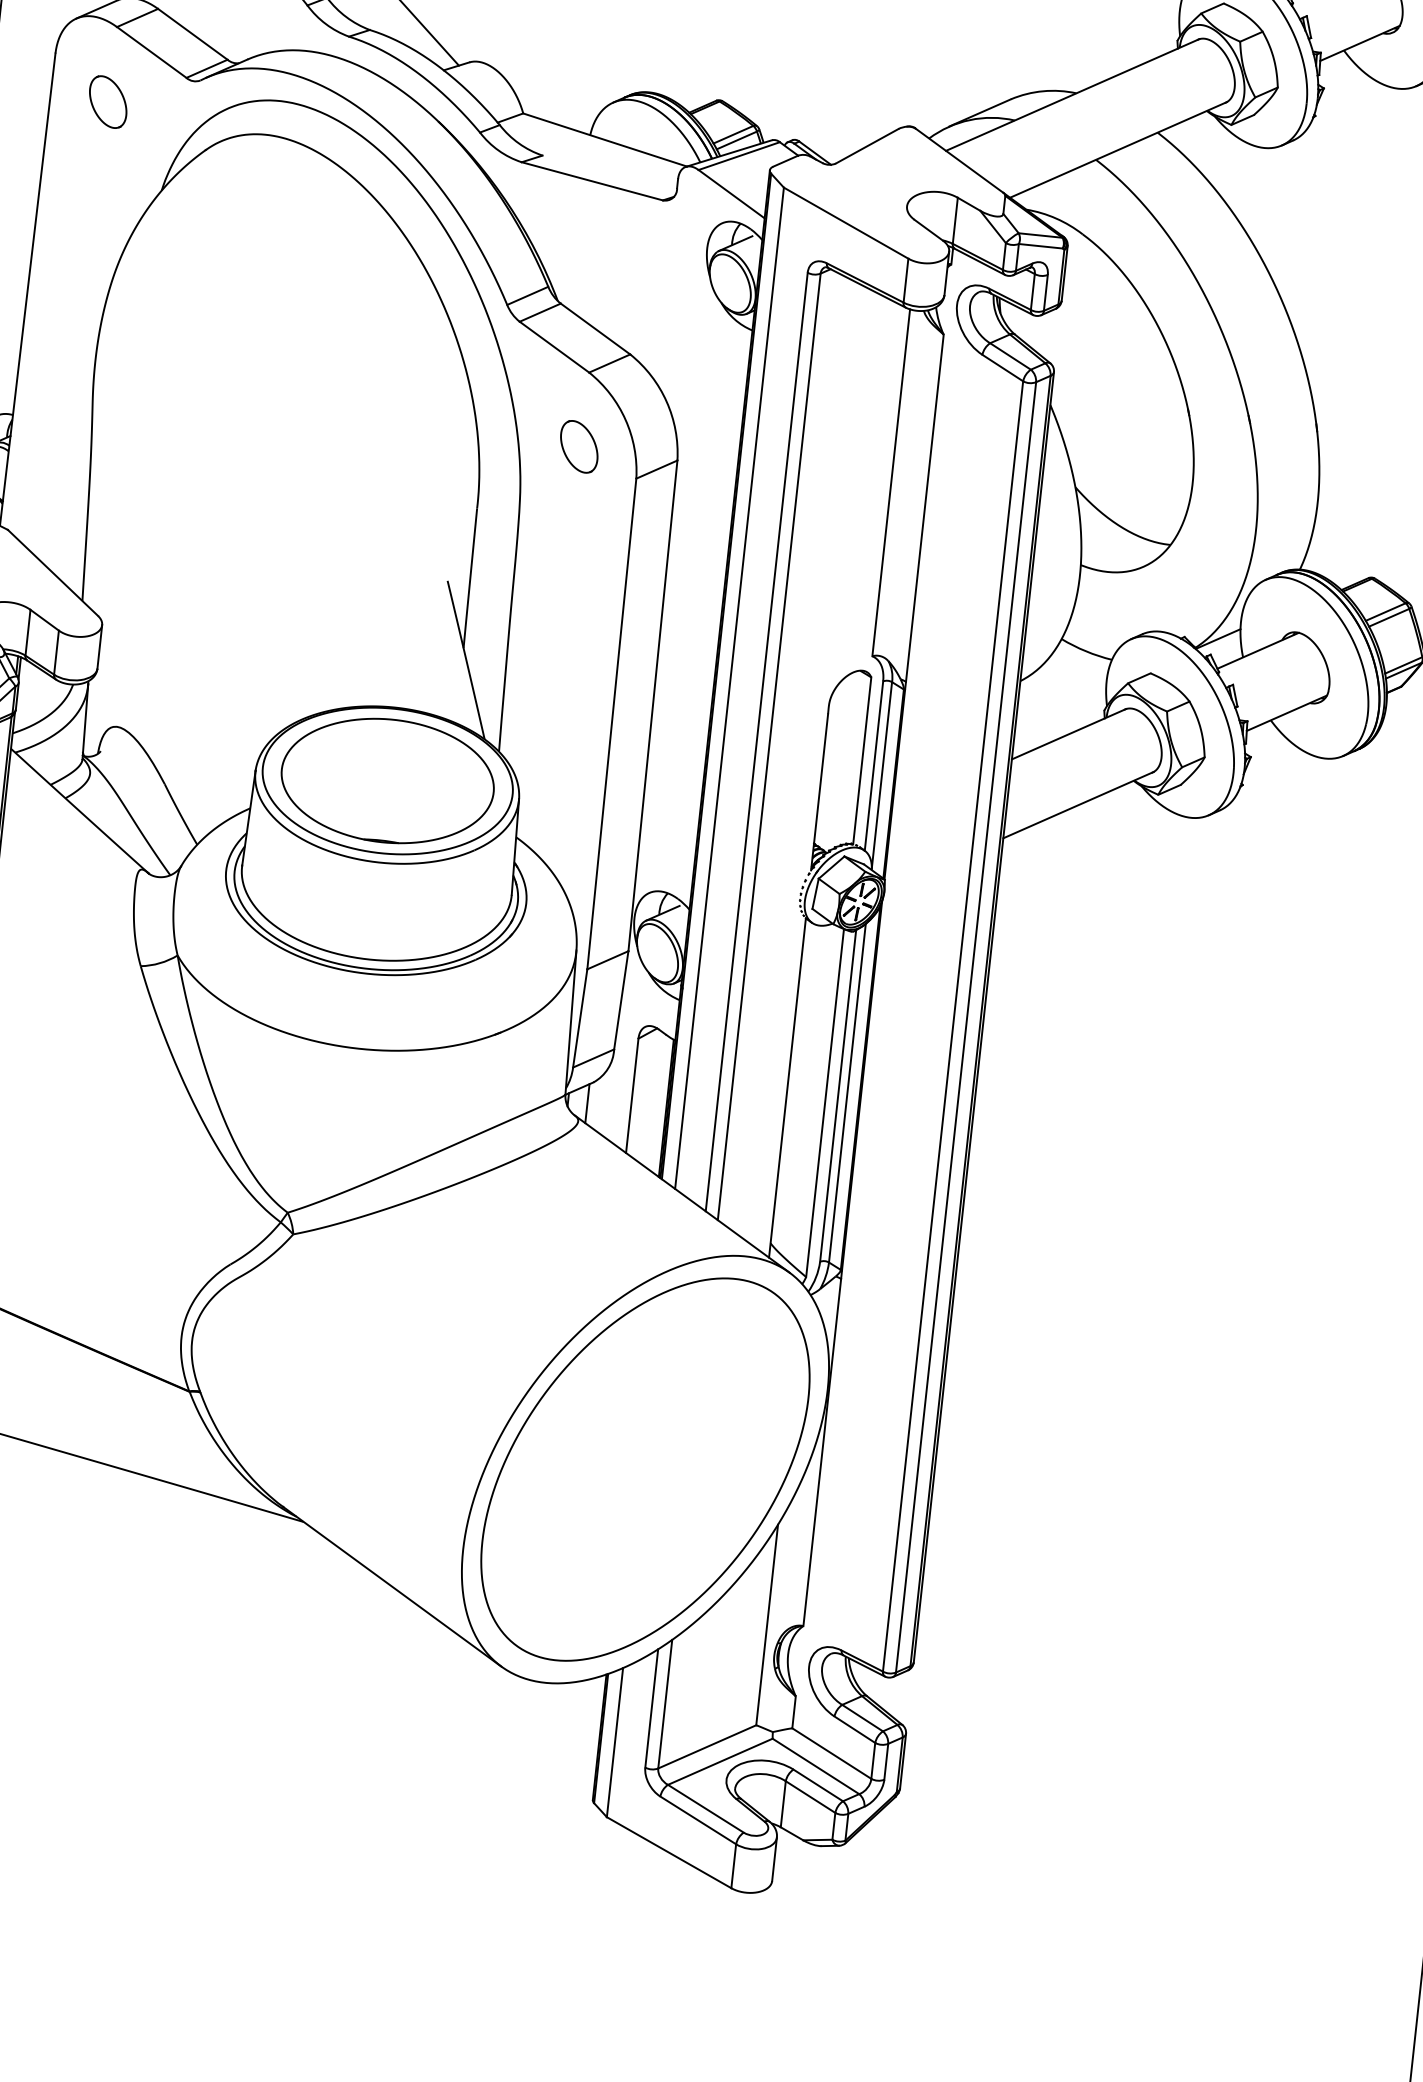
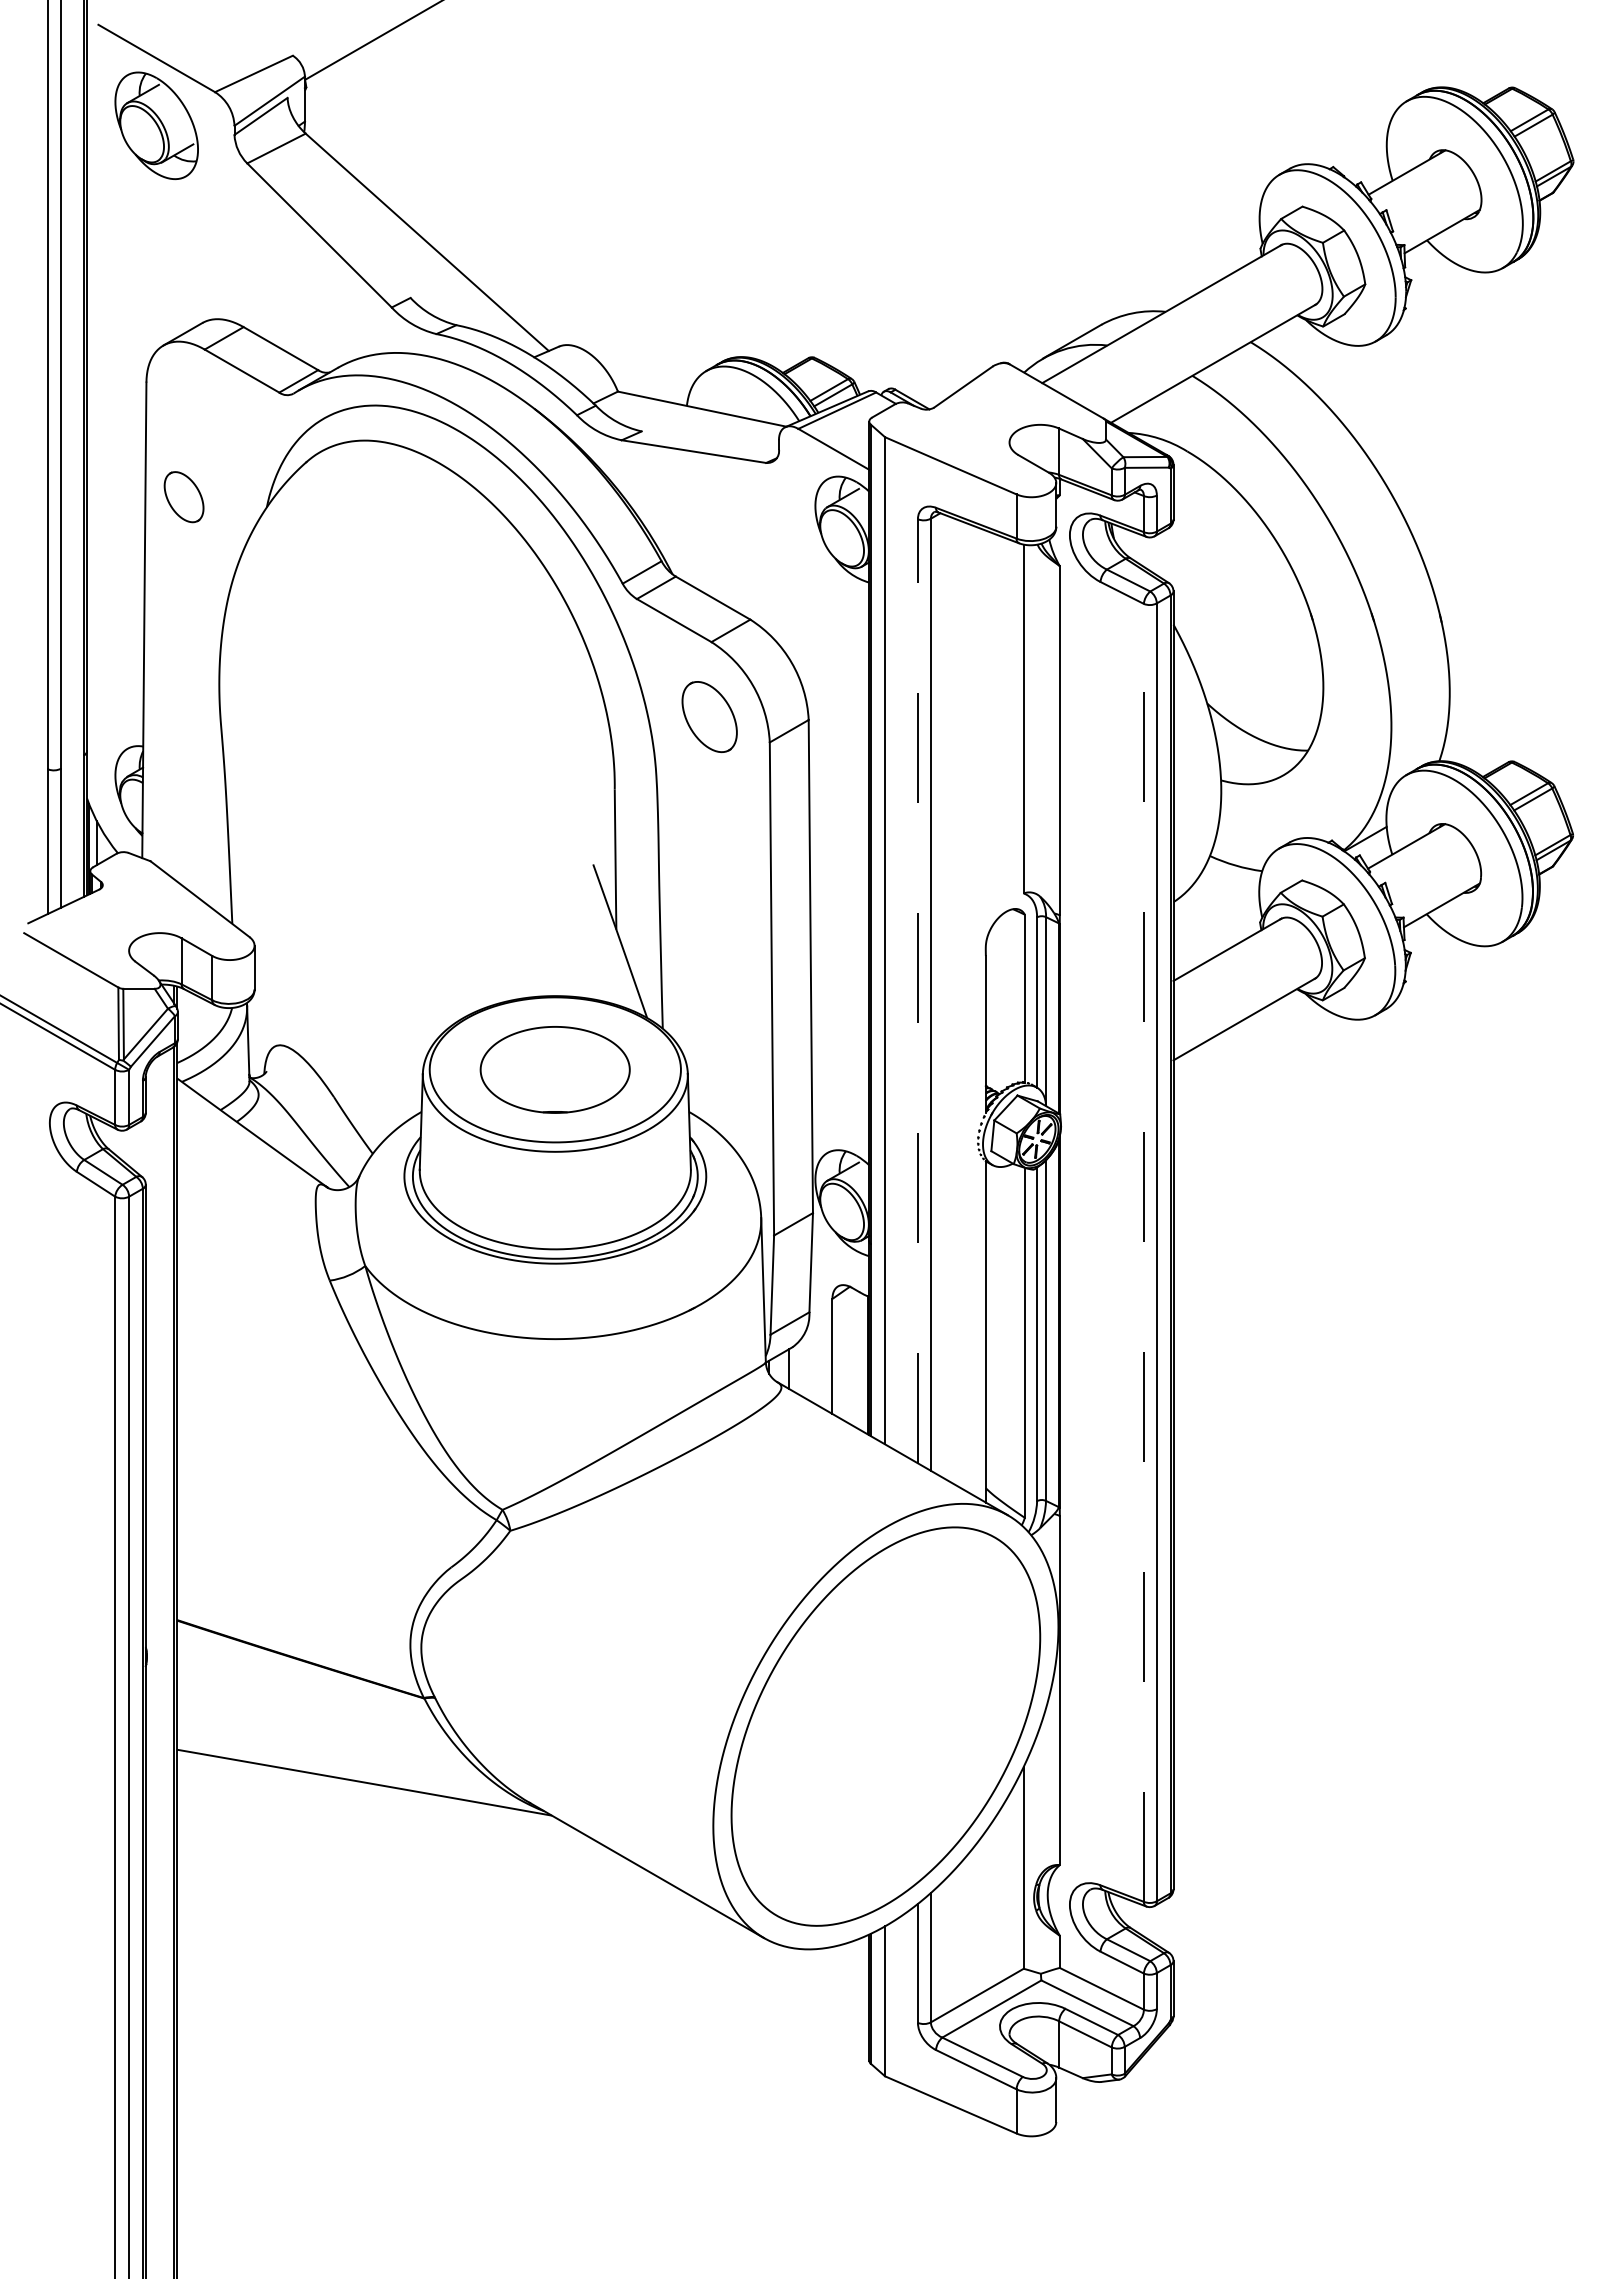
part: (107, 102) -> (183, 497), moved
part: (579, 446) -> (709, 716), size x1.4
line: (756, 741) -> (917, 990), solid -> dashed
part: (386, 780) -> (554, 1069), size x0.7
line: (952, 1026) -> (1143, 1252), solid -> dashed

